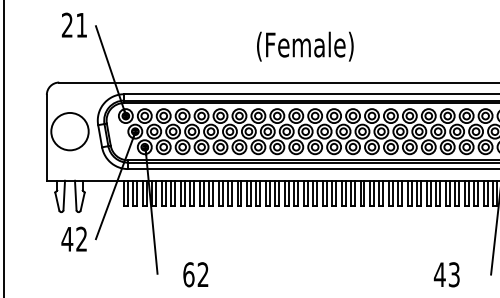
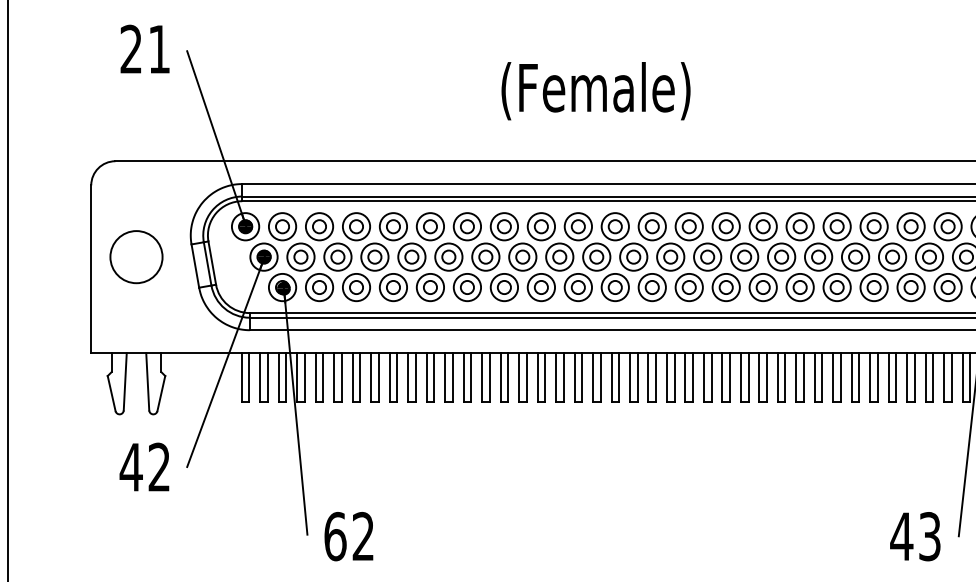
circle: (69, 131) -> (135, 256), size x0.71
text: (195, 274) -> (348, 536), moved
text: (446, 274) -> (914, 536), moved

